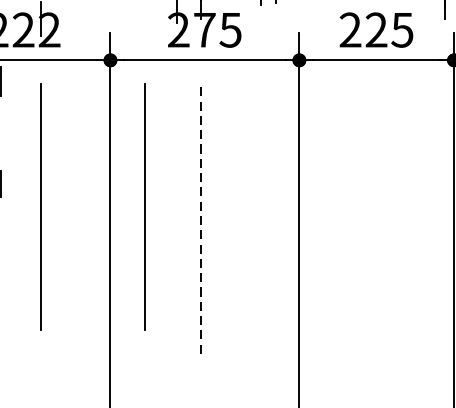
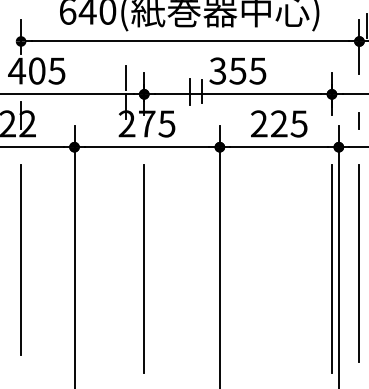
line: (144, 206) -> (100, 259), removed
line: (444, 217) -> (331, 268), added
line: (201, 219) -> (144, 269), dashed -> solid

